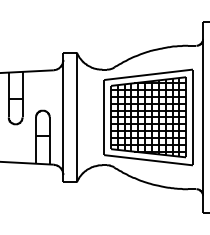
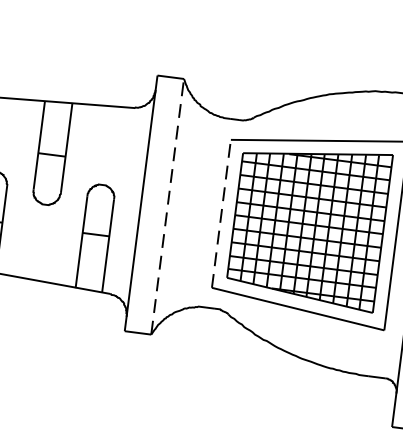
line: (76, 117) -> (166, 206), solid -> dashed
line: (104, 117) -> (222, 213), solid -> dashed

